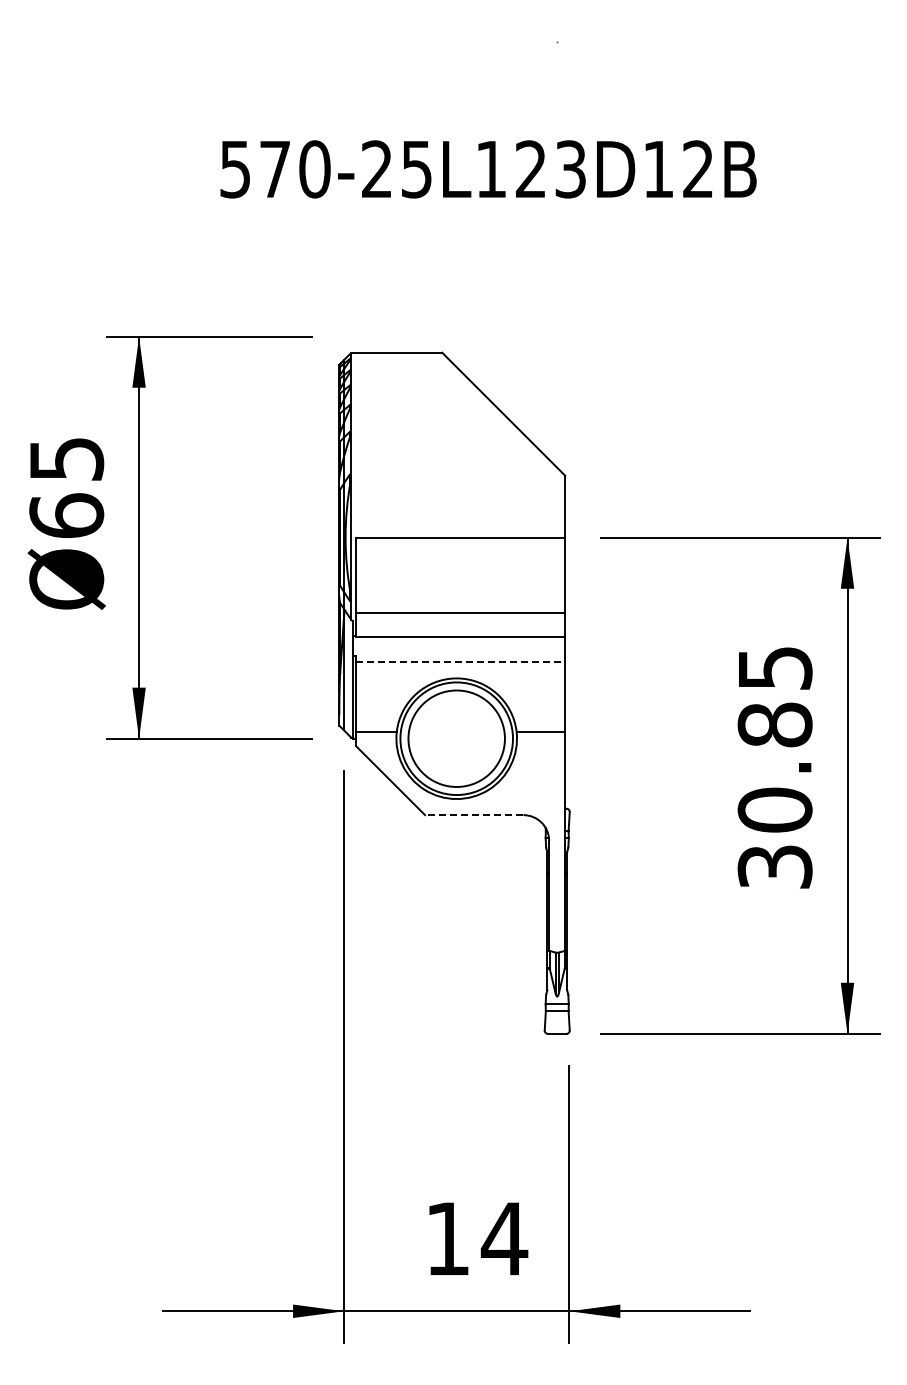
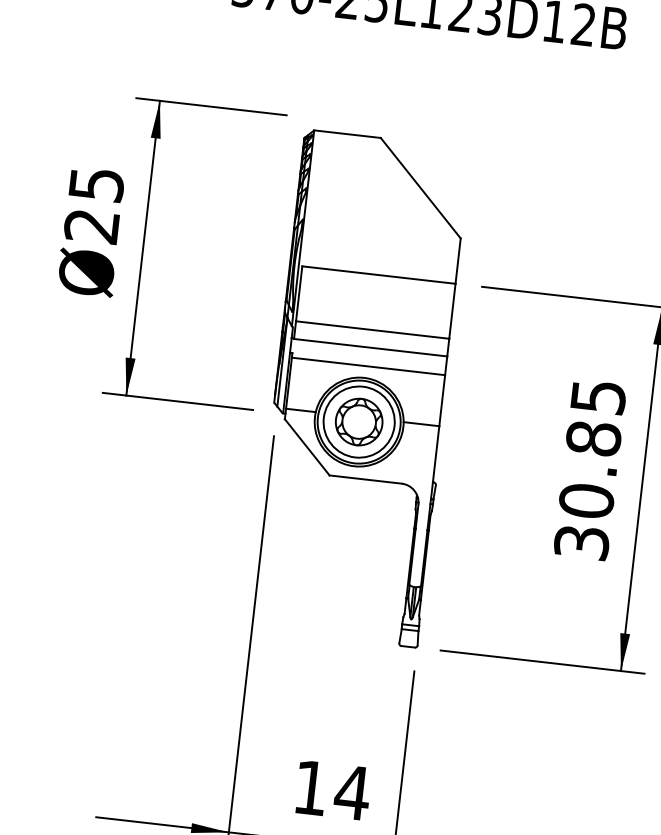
text: (66, 515) -> (91, 225), Ø65 -> Ø25
line: (460, 662) -> (368, 366), dashed -> solid
part: (456, 738) -> (359, 421), added
line: (473, 815) -> (365, 479), dashed -> solid

